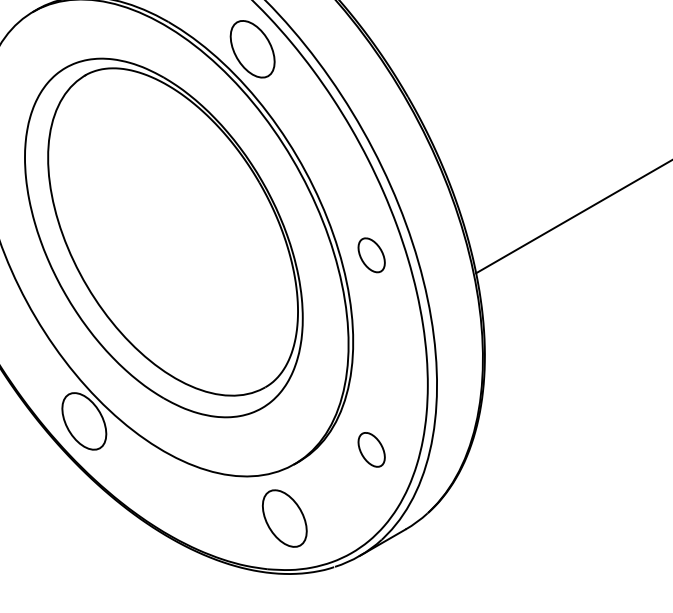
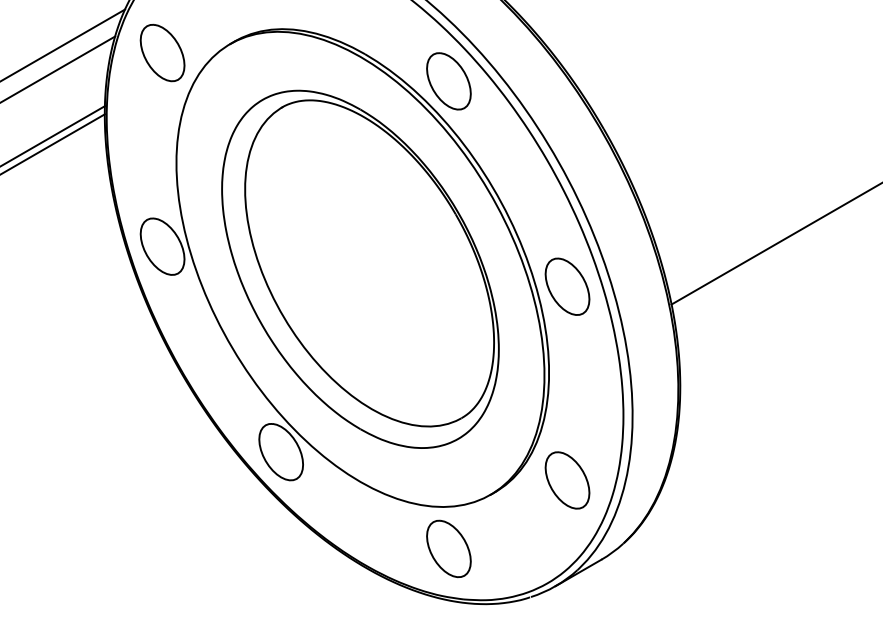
part: (371, 255) -> (567, 286), size x1.67
part: (371, 449) -> (567, 480), size x1.67
part: (284, 518) -> (448, 548), moved

